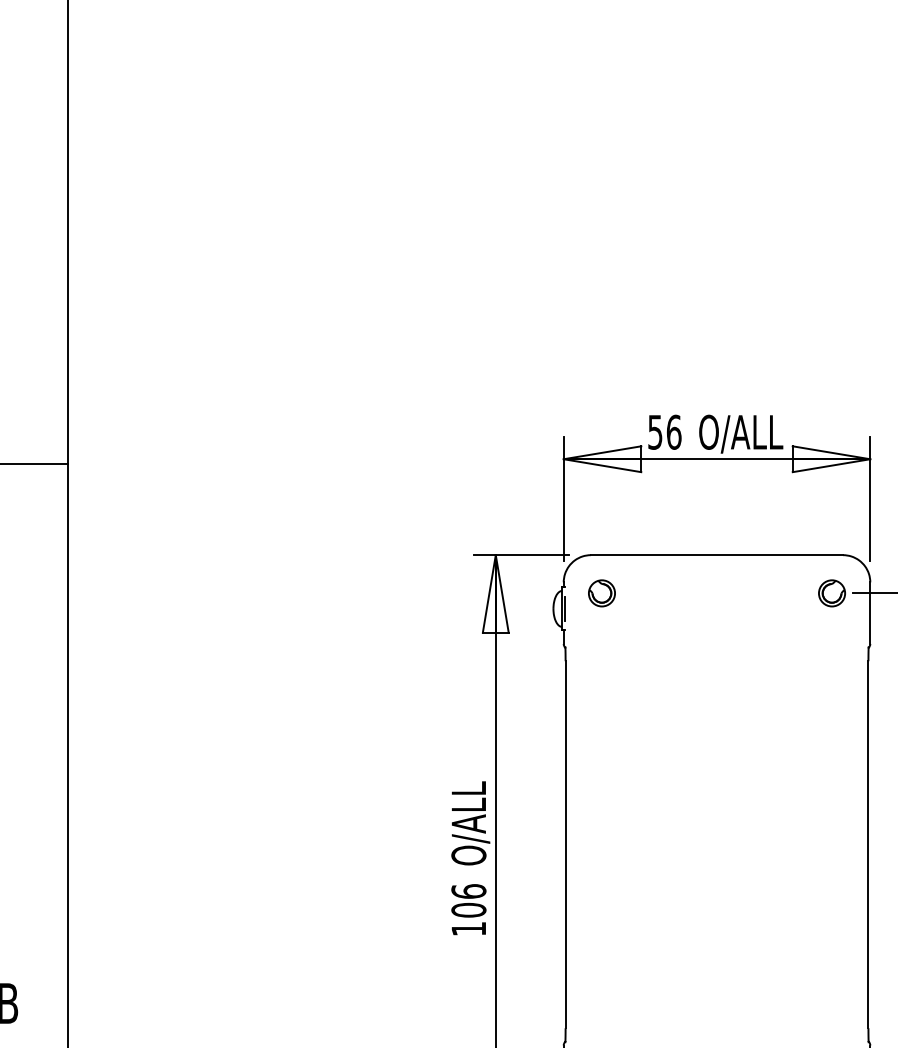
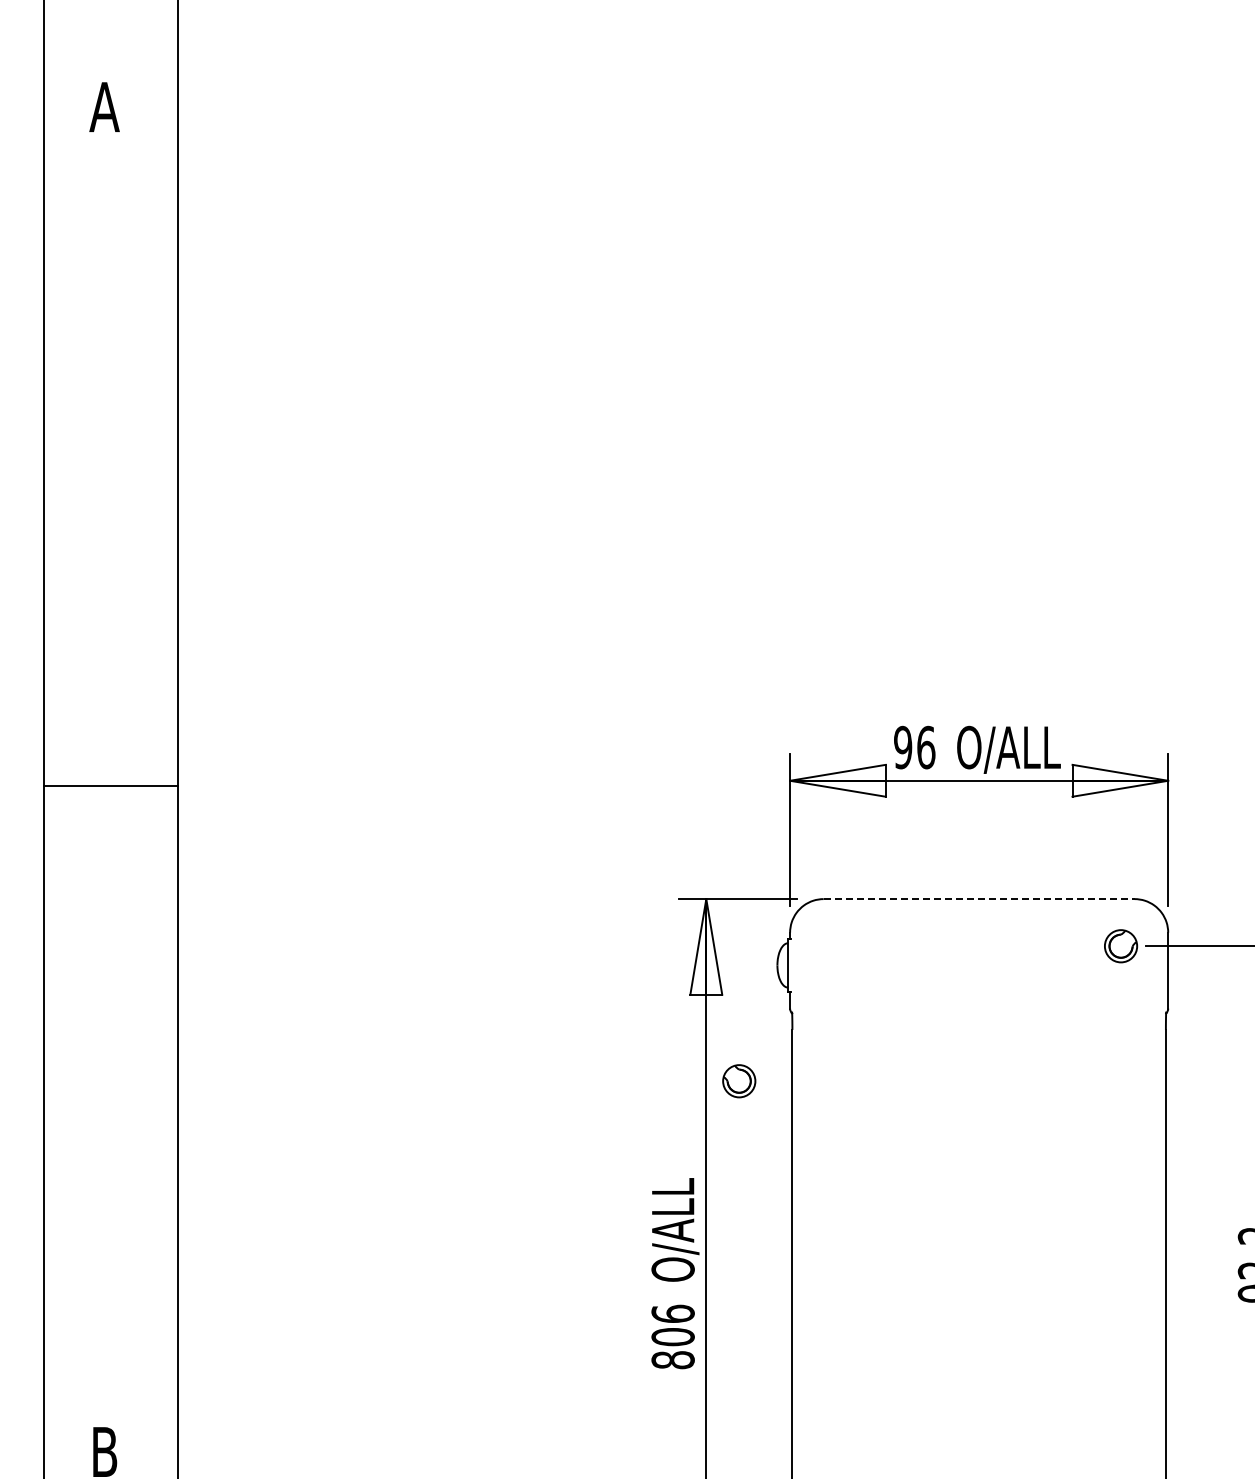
text: (655, 432) -> (903, 747), 56 -> 96
line: (717, 555) -> (979, 899), solid -> dashed
part: (602, 593) -> (739, 1081), moved
line: (565, 608) -> (792, 965), removed
text: (468, 929) -> (672, 1360), 106 -> 806

